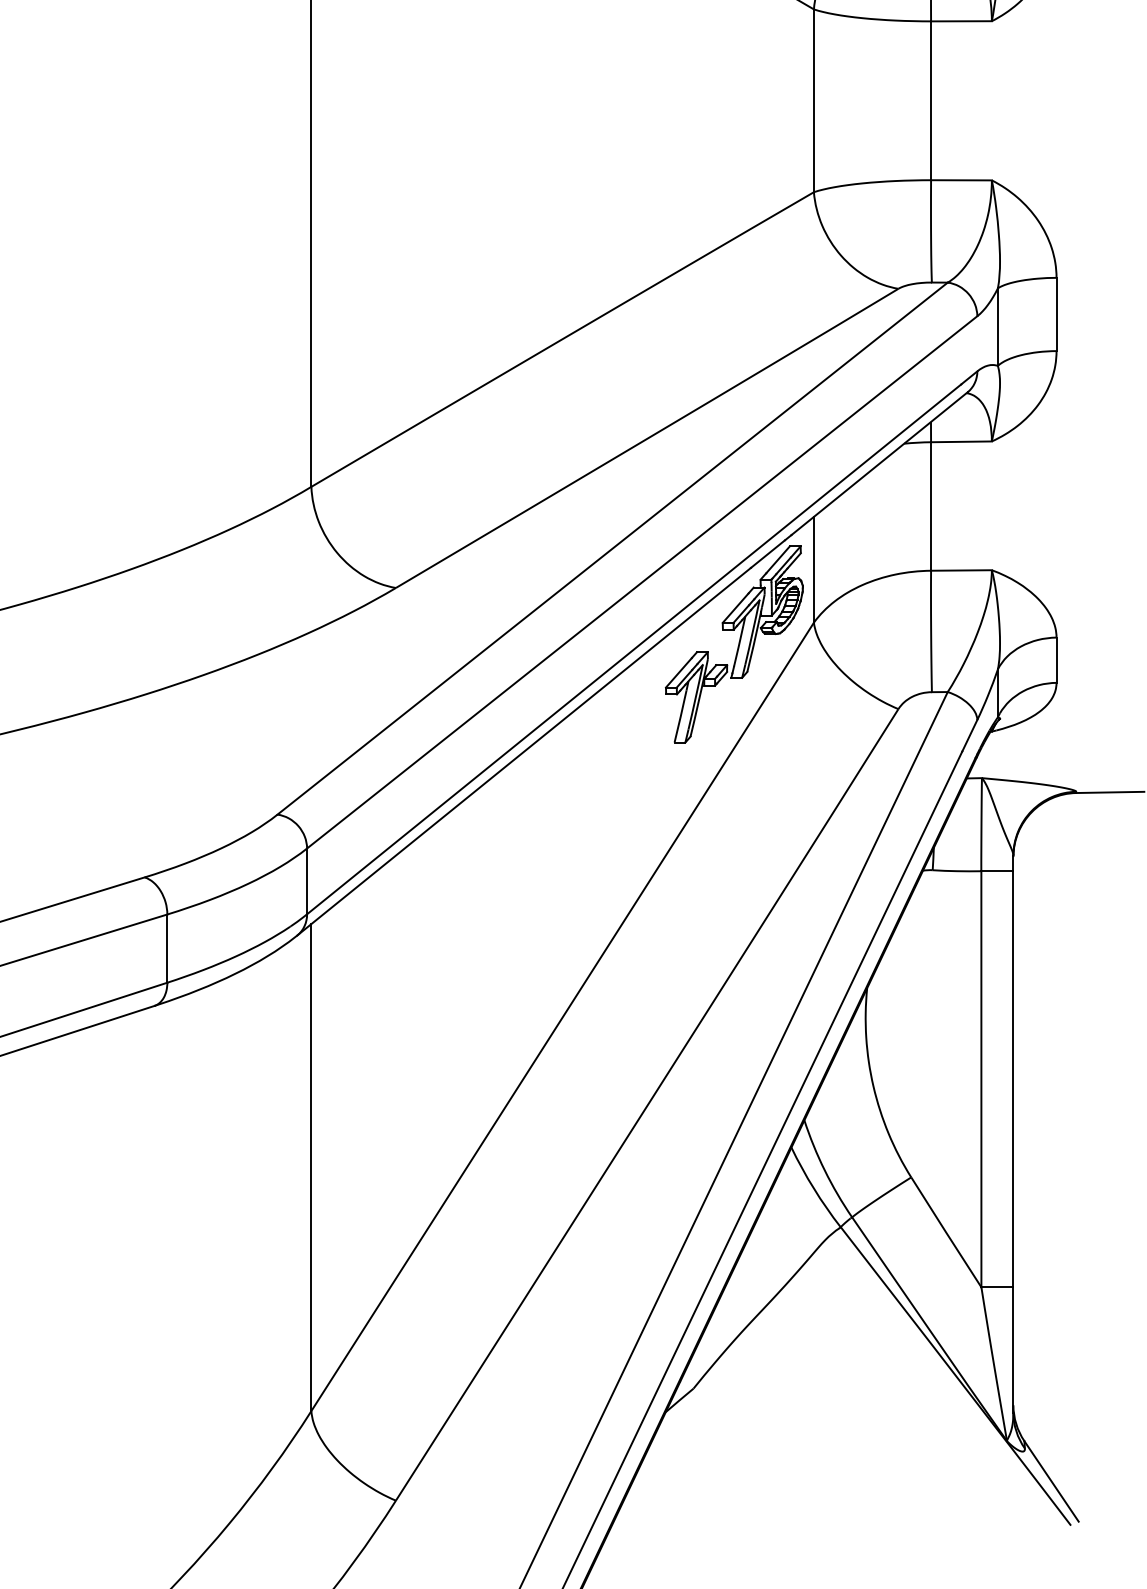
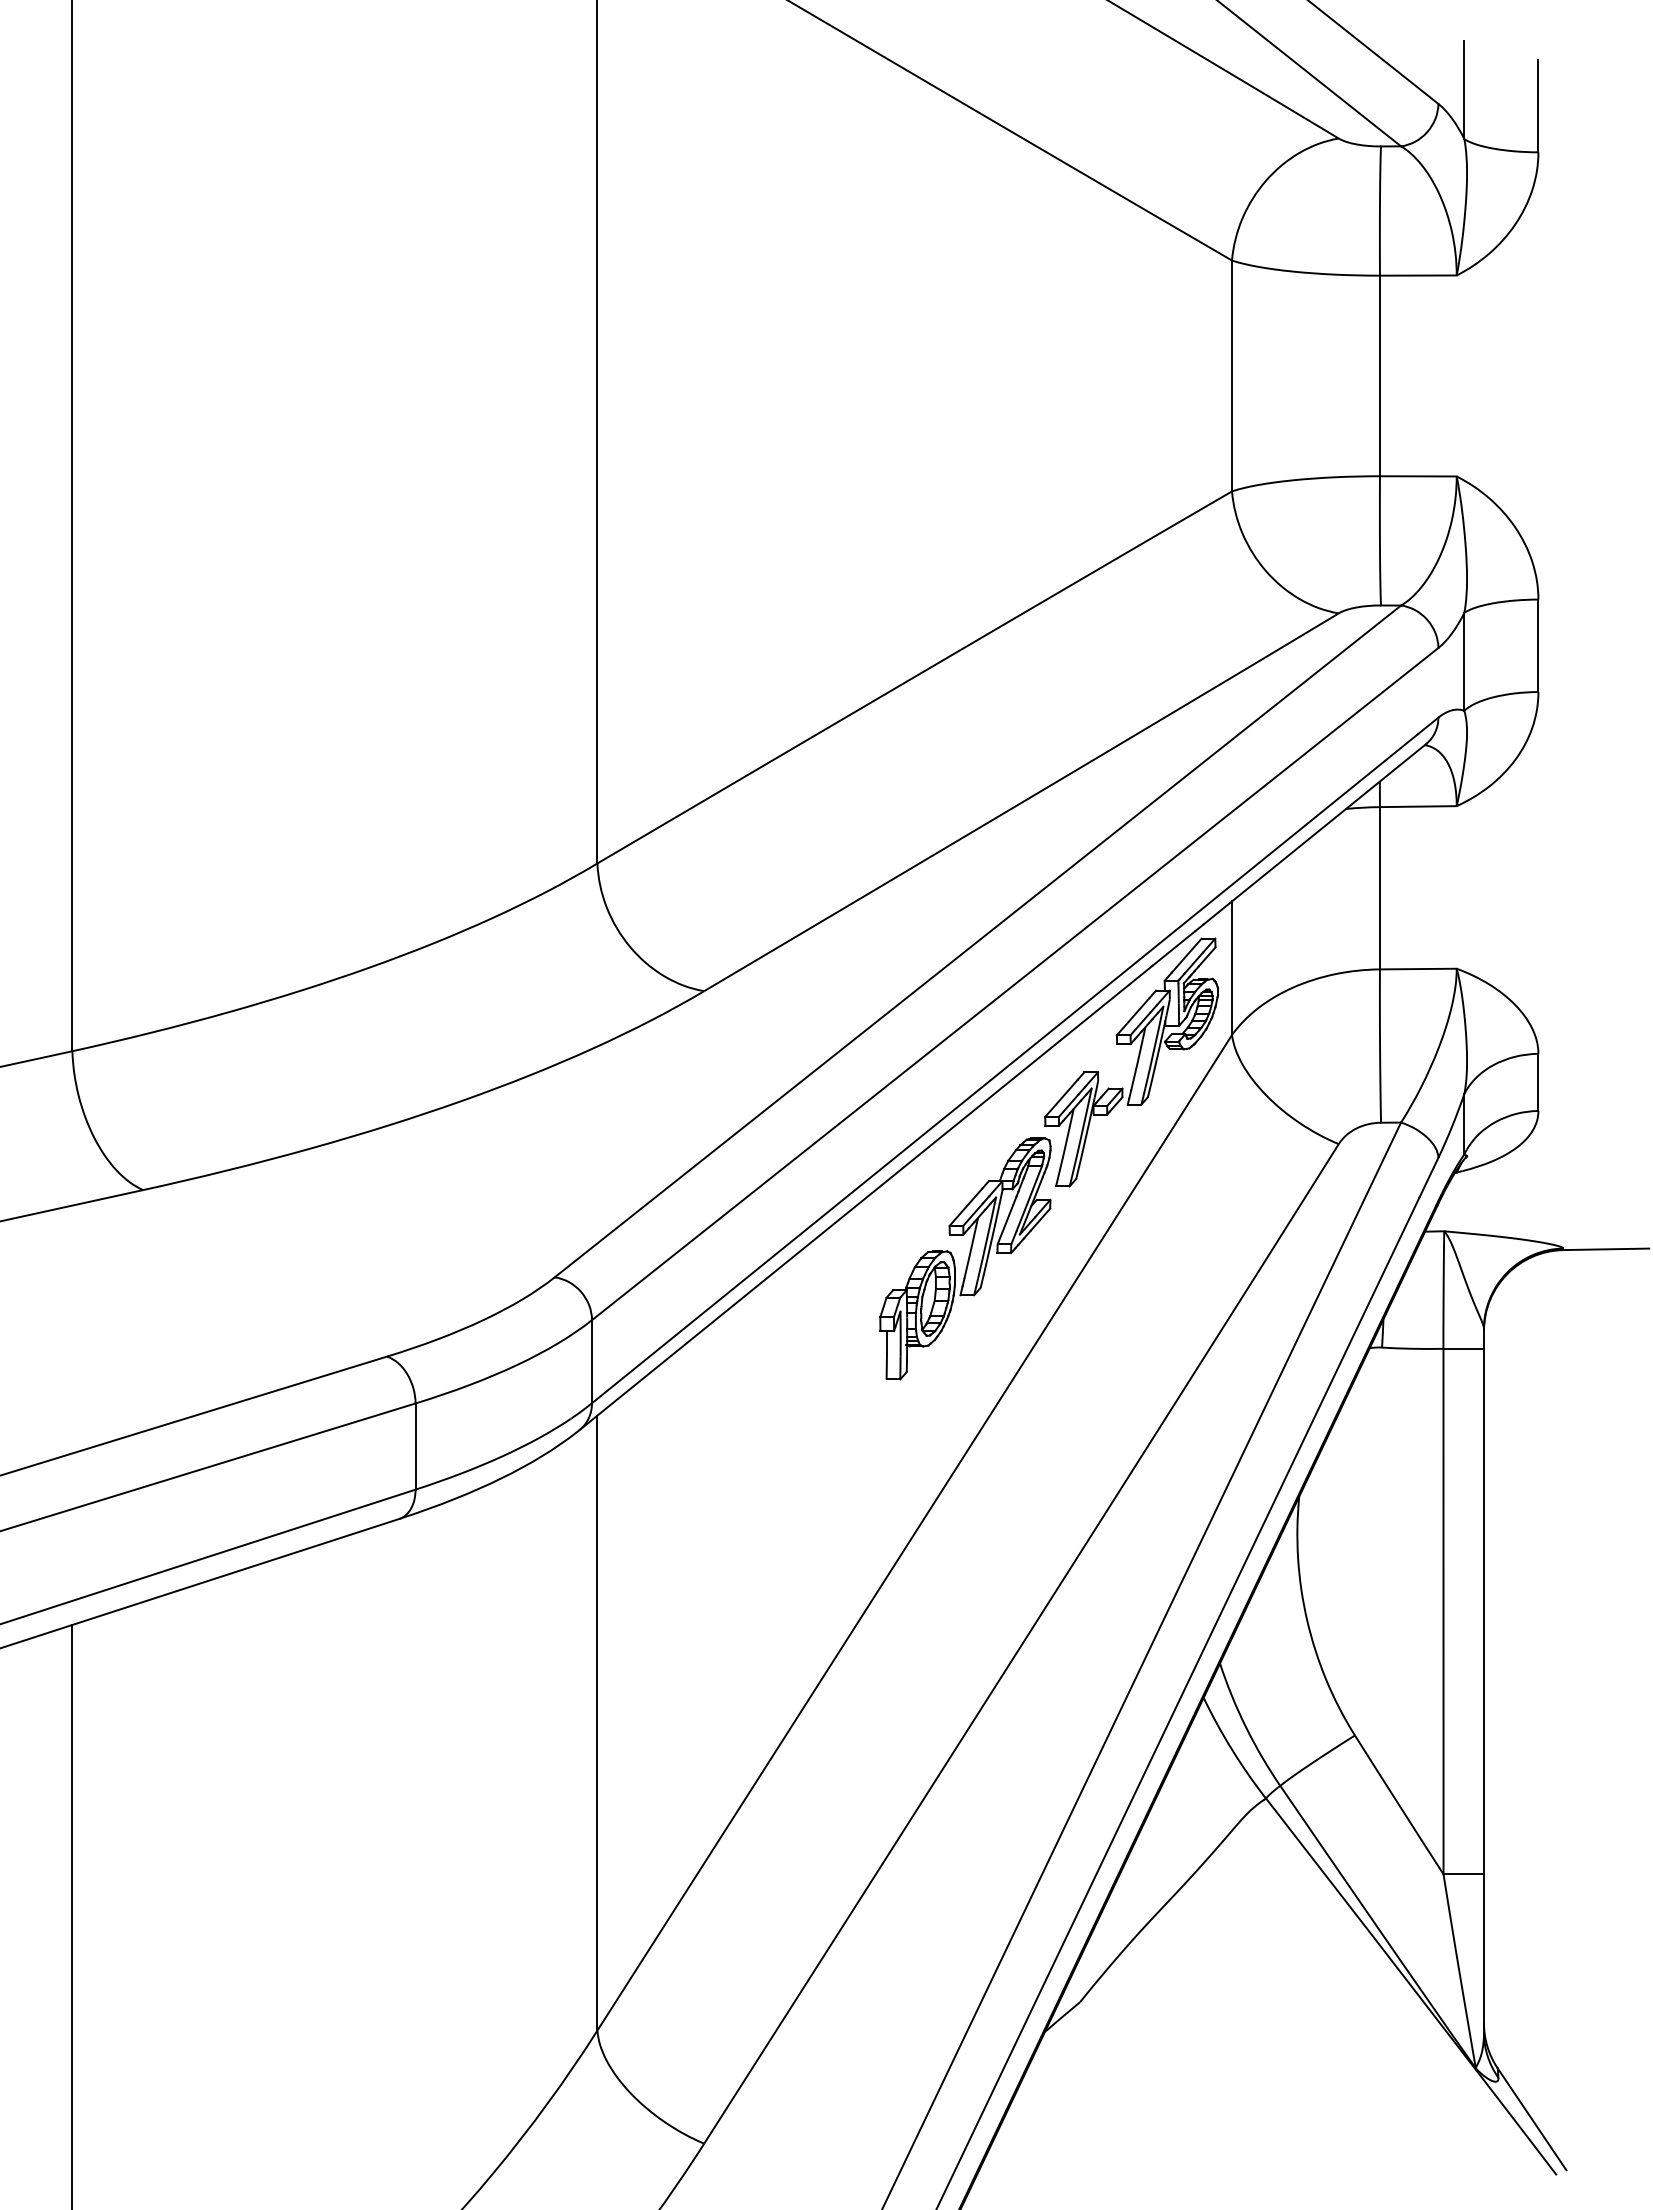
part: (602, 799) -> (965, 1258), added

